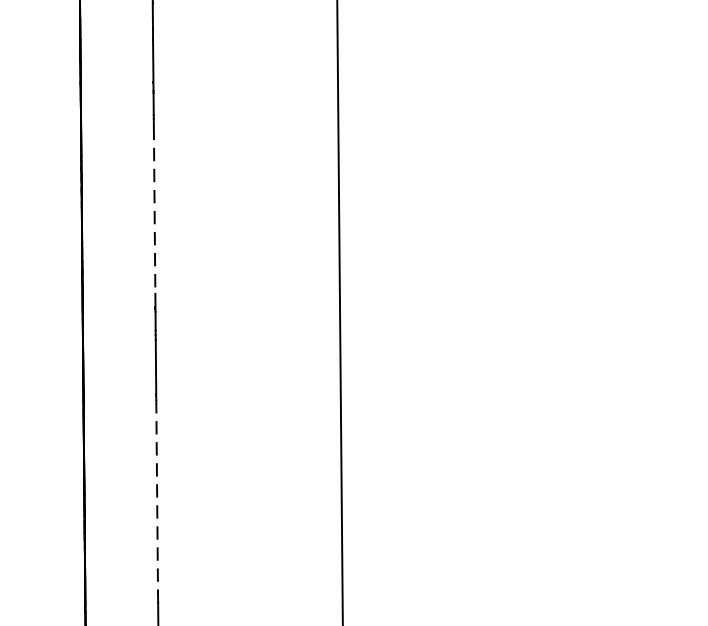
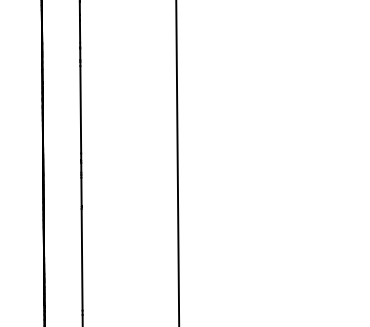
line: (154, 209) -> (80, 109), dashed -> solid
line: (157, 496) -> (82, 259), dashed -> solid

